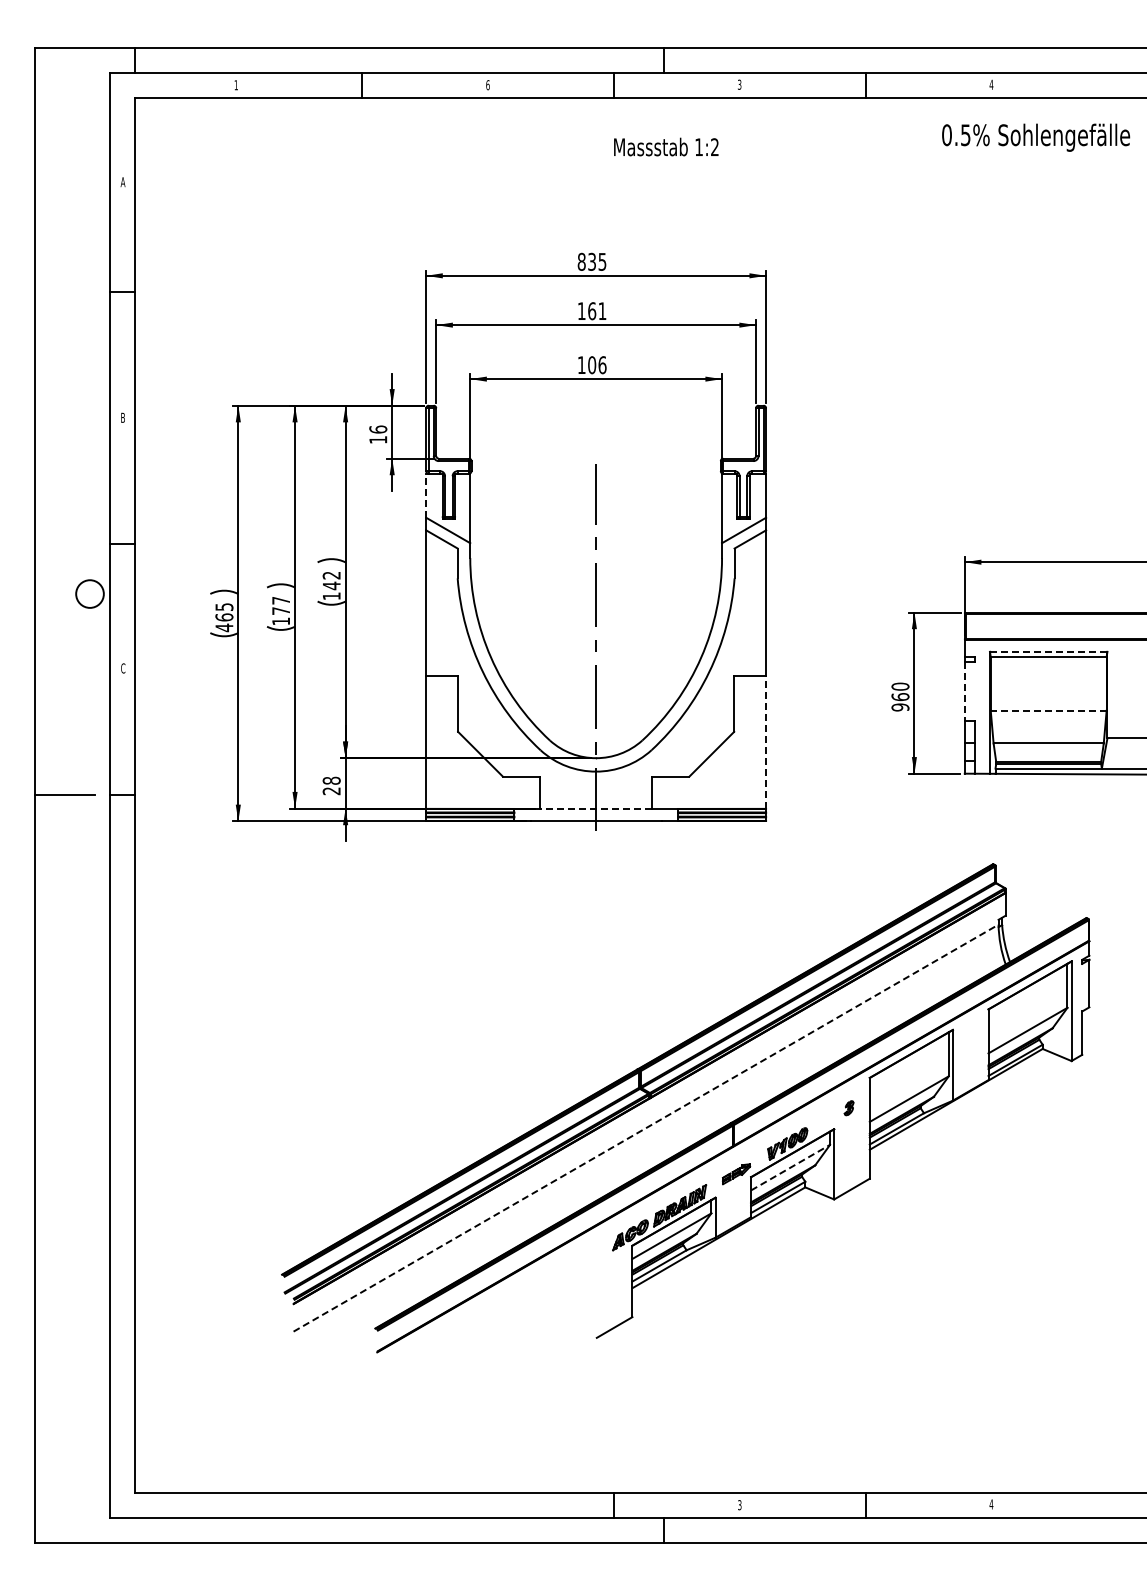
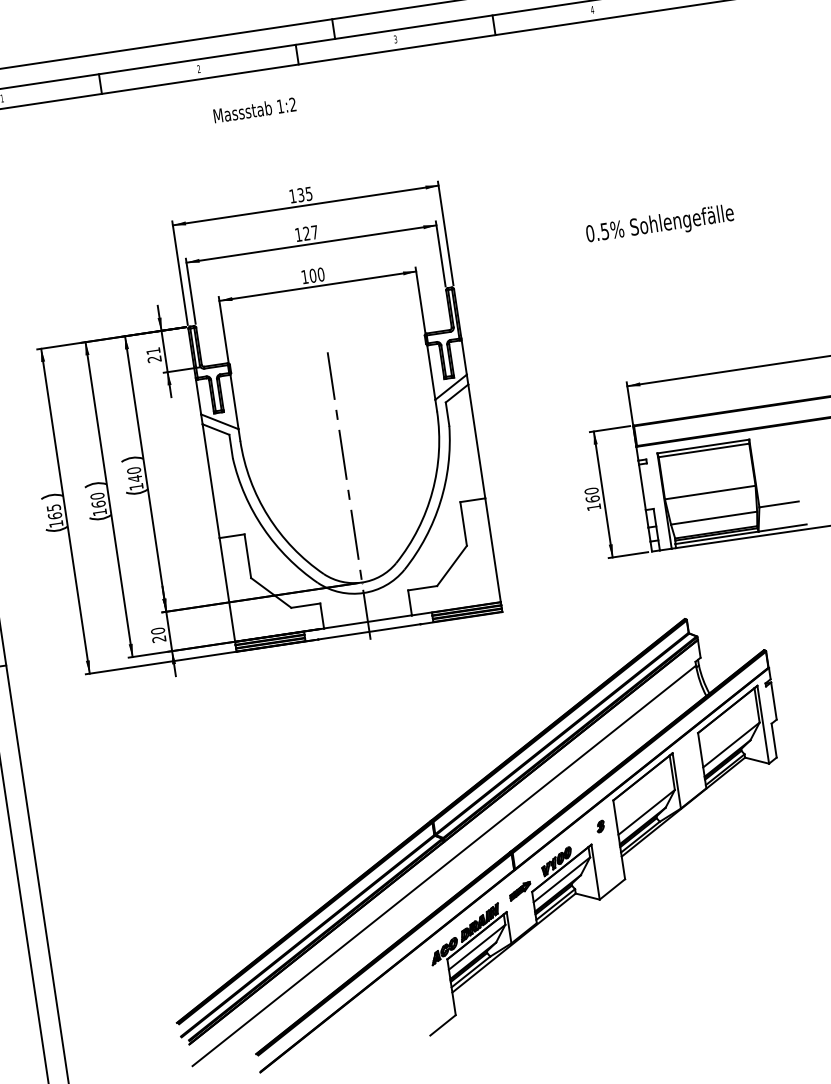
text: (487, 85) -> (198, 69), 6 -> 2
text: (1036, 137) -> (660, 224), moved
text: (666, 146) -> (254, 109), moved
text: (581, 261) -> (292, 196), 835 -> 135
text: (597, 311) -> (310, 233), 161 -> 127
text: (602, 364) -> (321, 274), 106 -> 100
text: (378, 434) -> (154, 354), 16 -> 21
line: (426, 495) -> (198, 397), dashed -> solid
text: (331, 575) -> (133, 470), 142 -> 140
text: (281, 605) -> (98, 499), 177 -> 160
text: (224, 627) -> (56, 523), 465 -> 165
line: (1048, 651) -> (703, 446), dashed -> solid
line: (964, 692) -> (642, 488), dashed -> solid
text: (900, 707) -> (594, 507), 960 -> 160
line: (1048, 710) -> (710, 492), dashed -> solid
line: (766, 741) -> (493, 549), dashed -> solid
text: (331, 780) -> (157, 630), 28 -> 20
line: (595, 808) -> (367, 621), dashed -> solid
line: (646, 1127) -> (444, 865), dashed -> solid
line: (790, 1167) -> (561, 879), dashed -> solid

